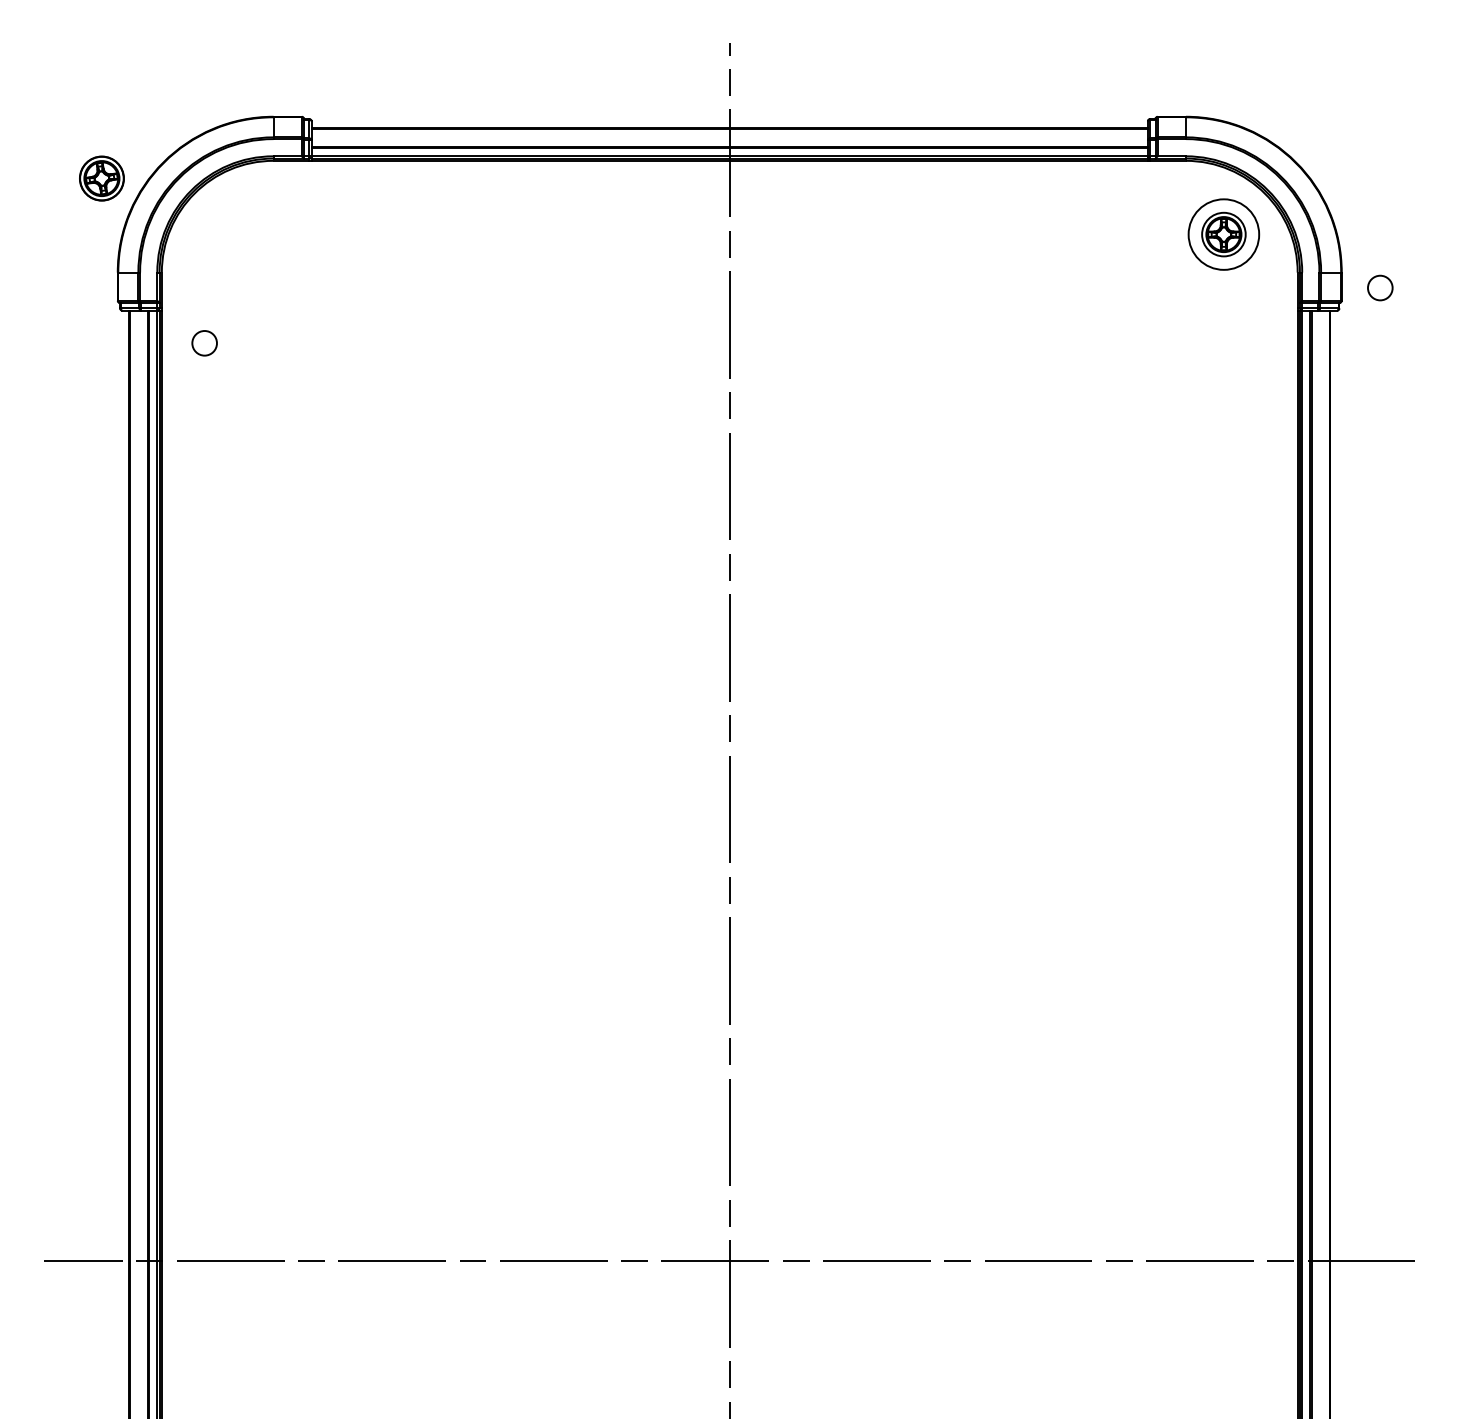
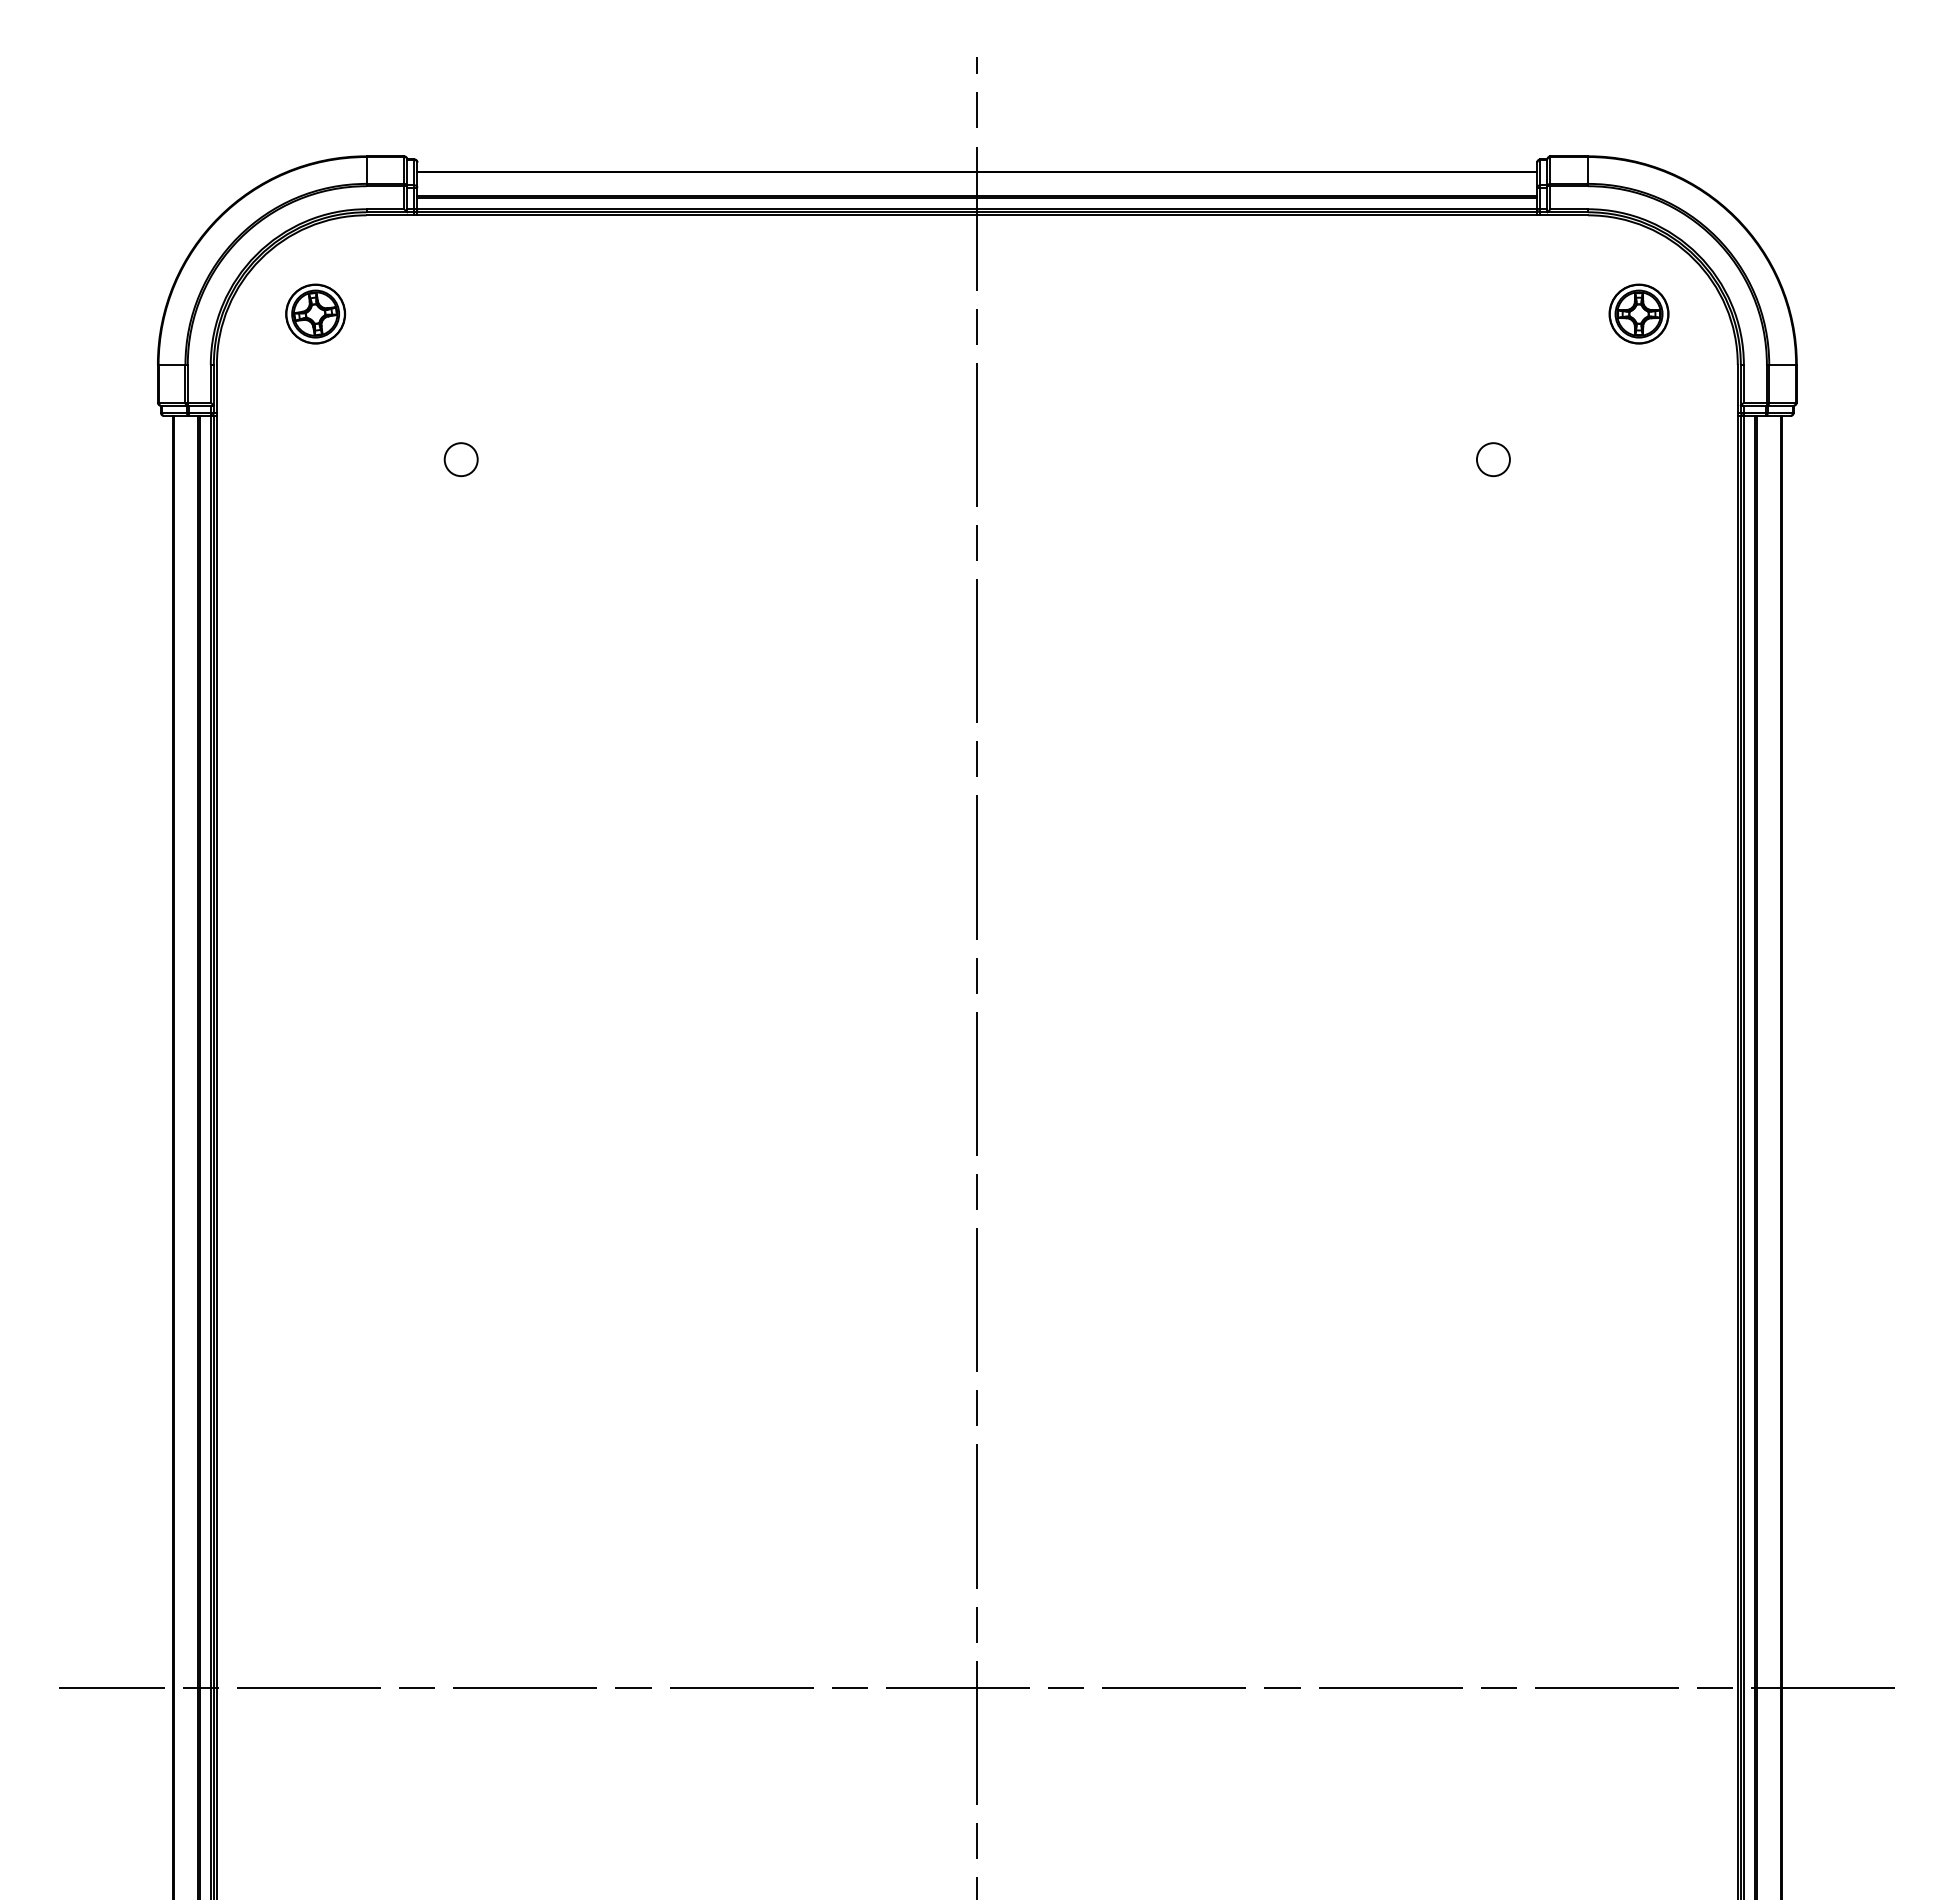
part: (101, 178) -> (315, 313), moved
circle: (1223, 234) -> (1638, 313), size x0.62
circle: (1380, 287) -> (1493, 459), moved
circle: (204, 343) -> (460, 459), moved

